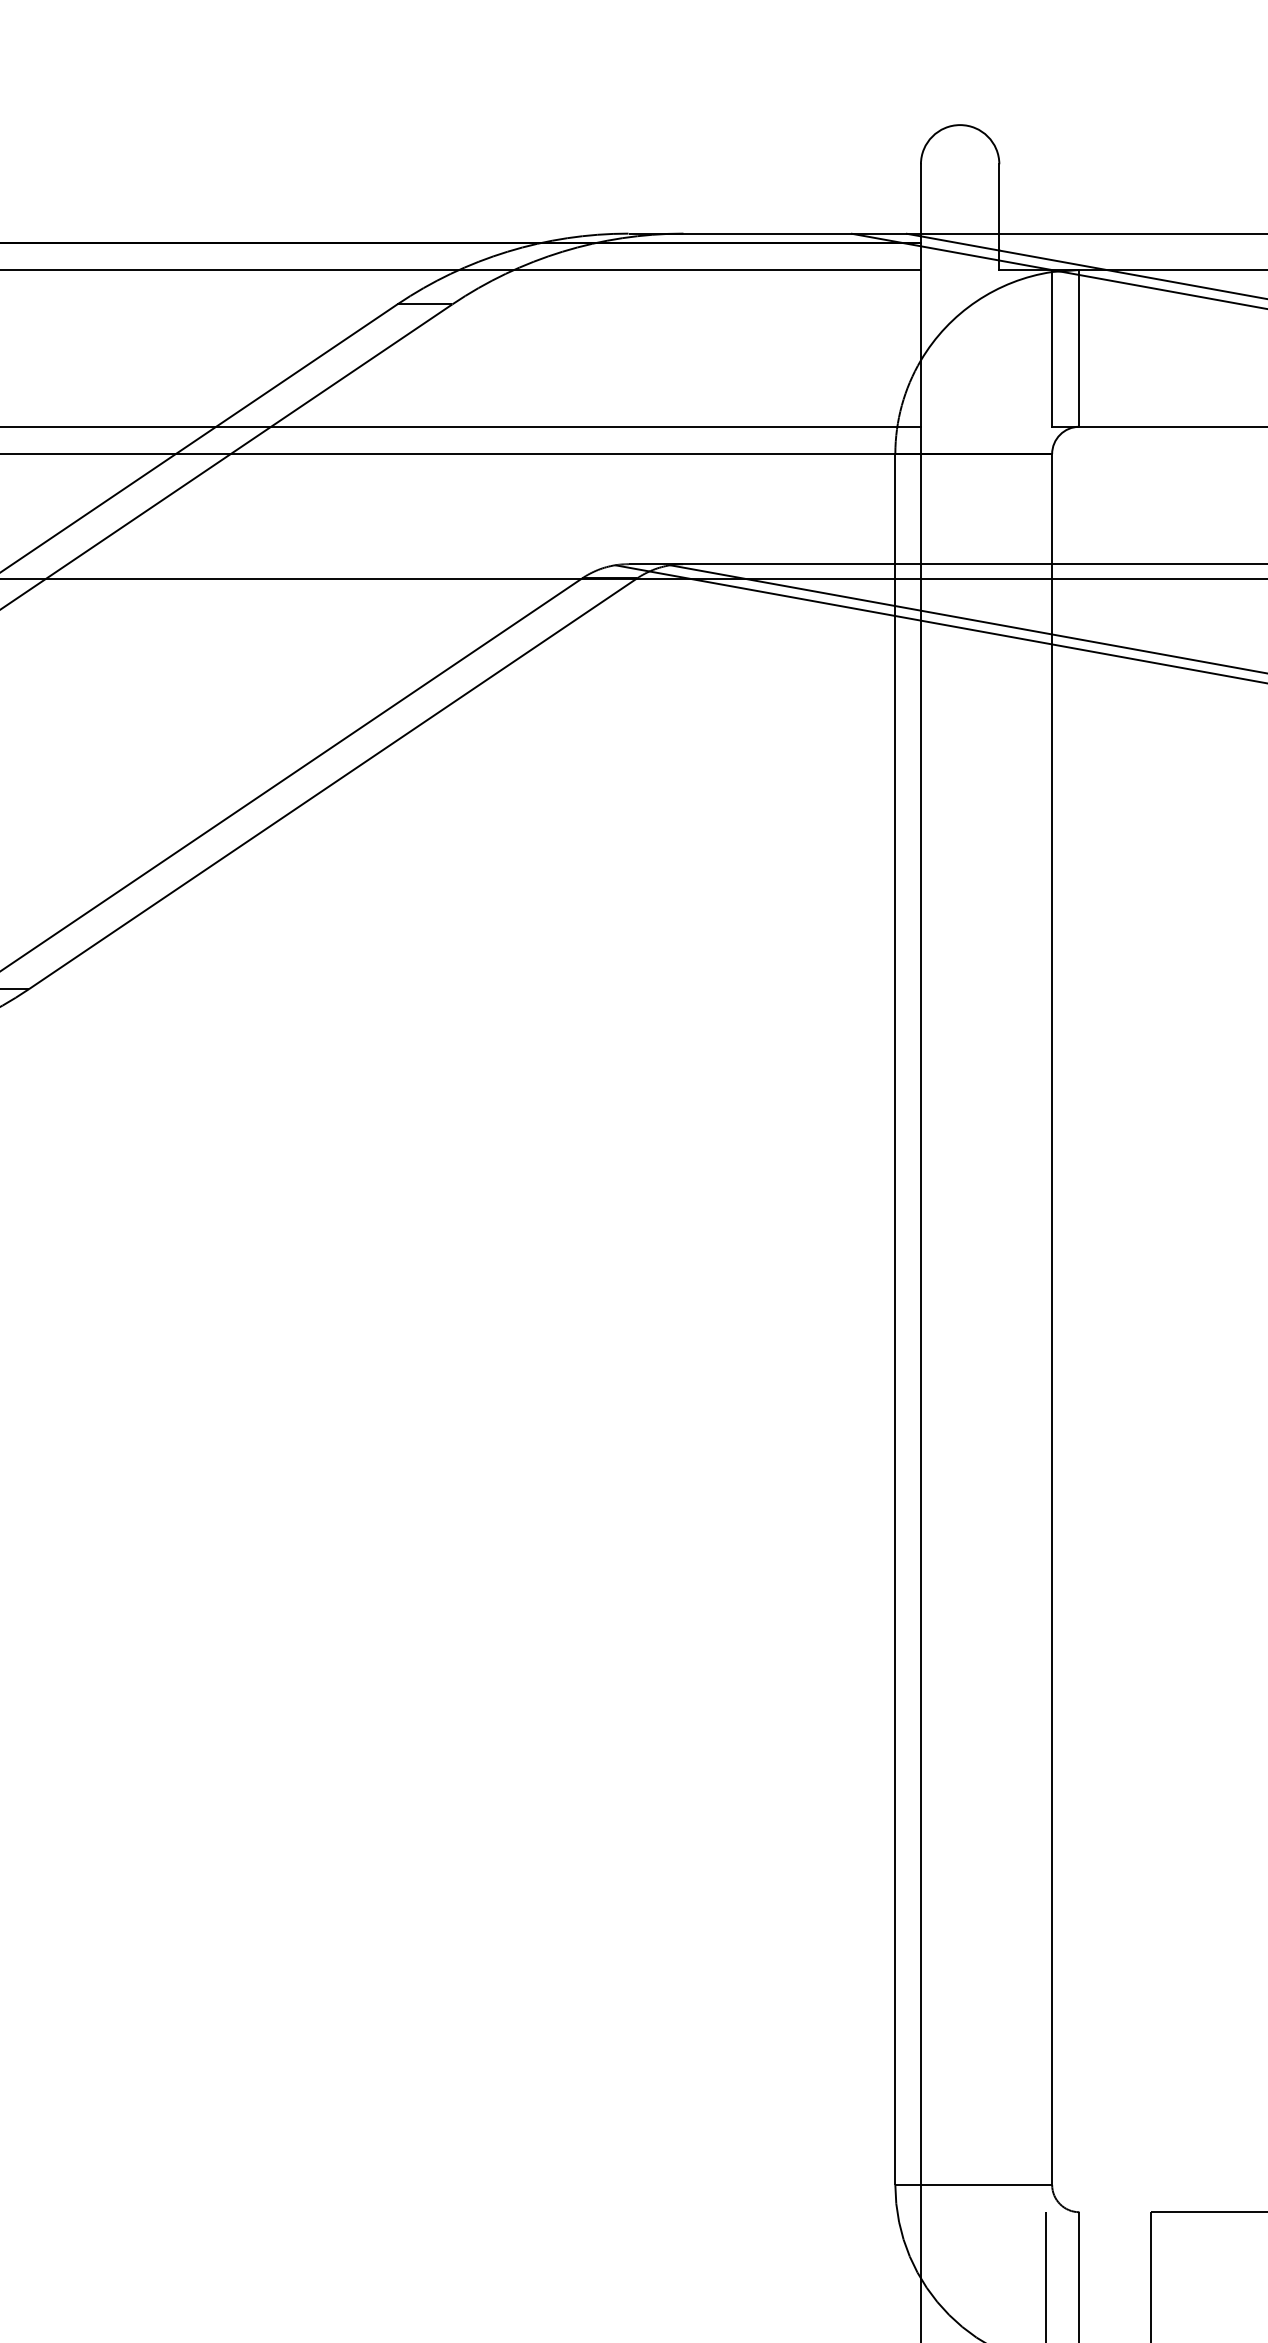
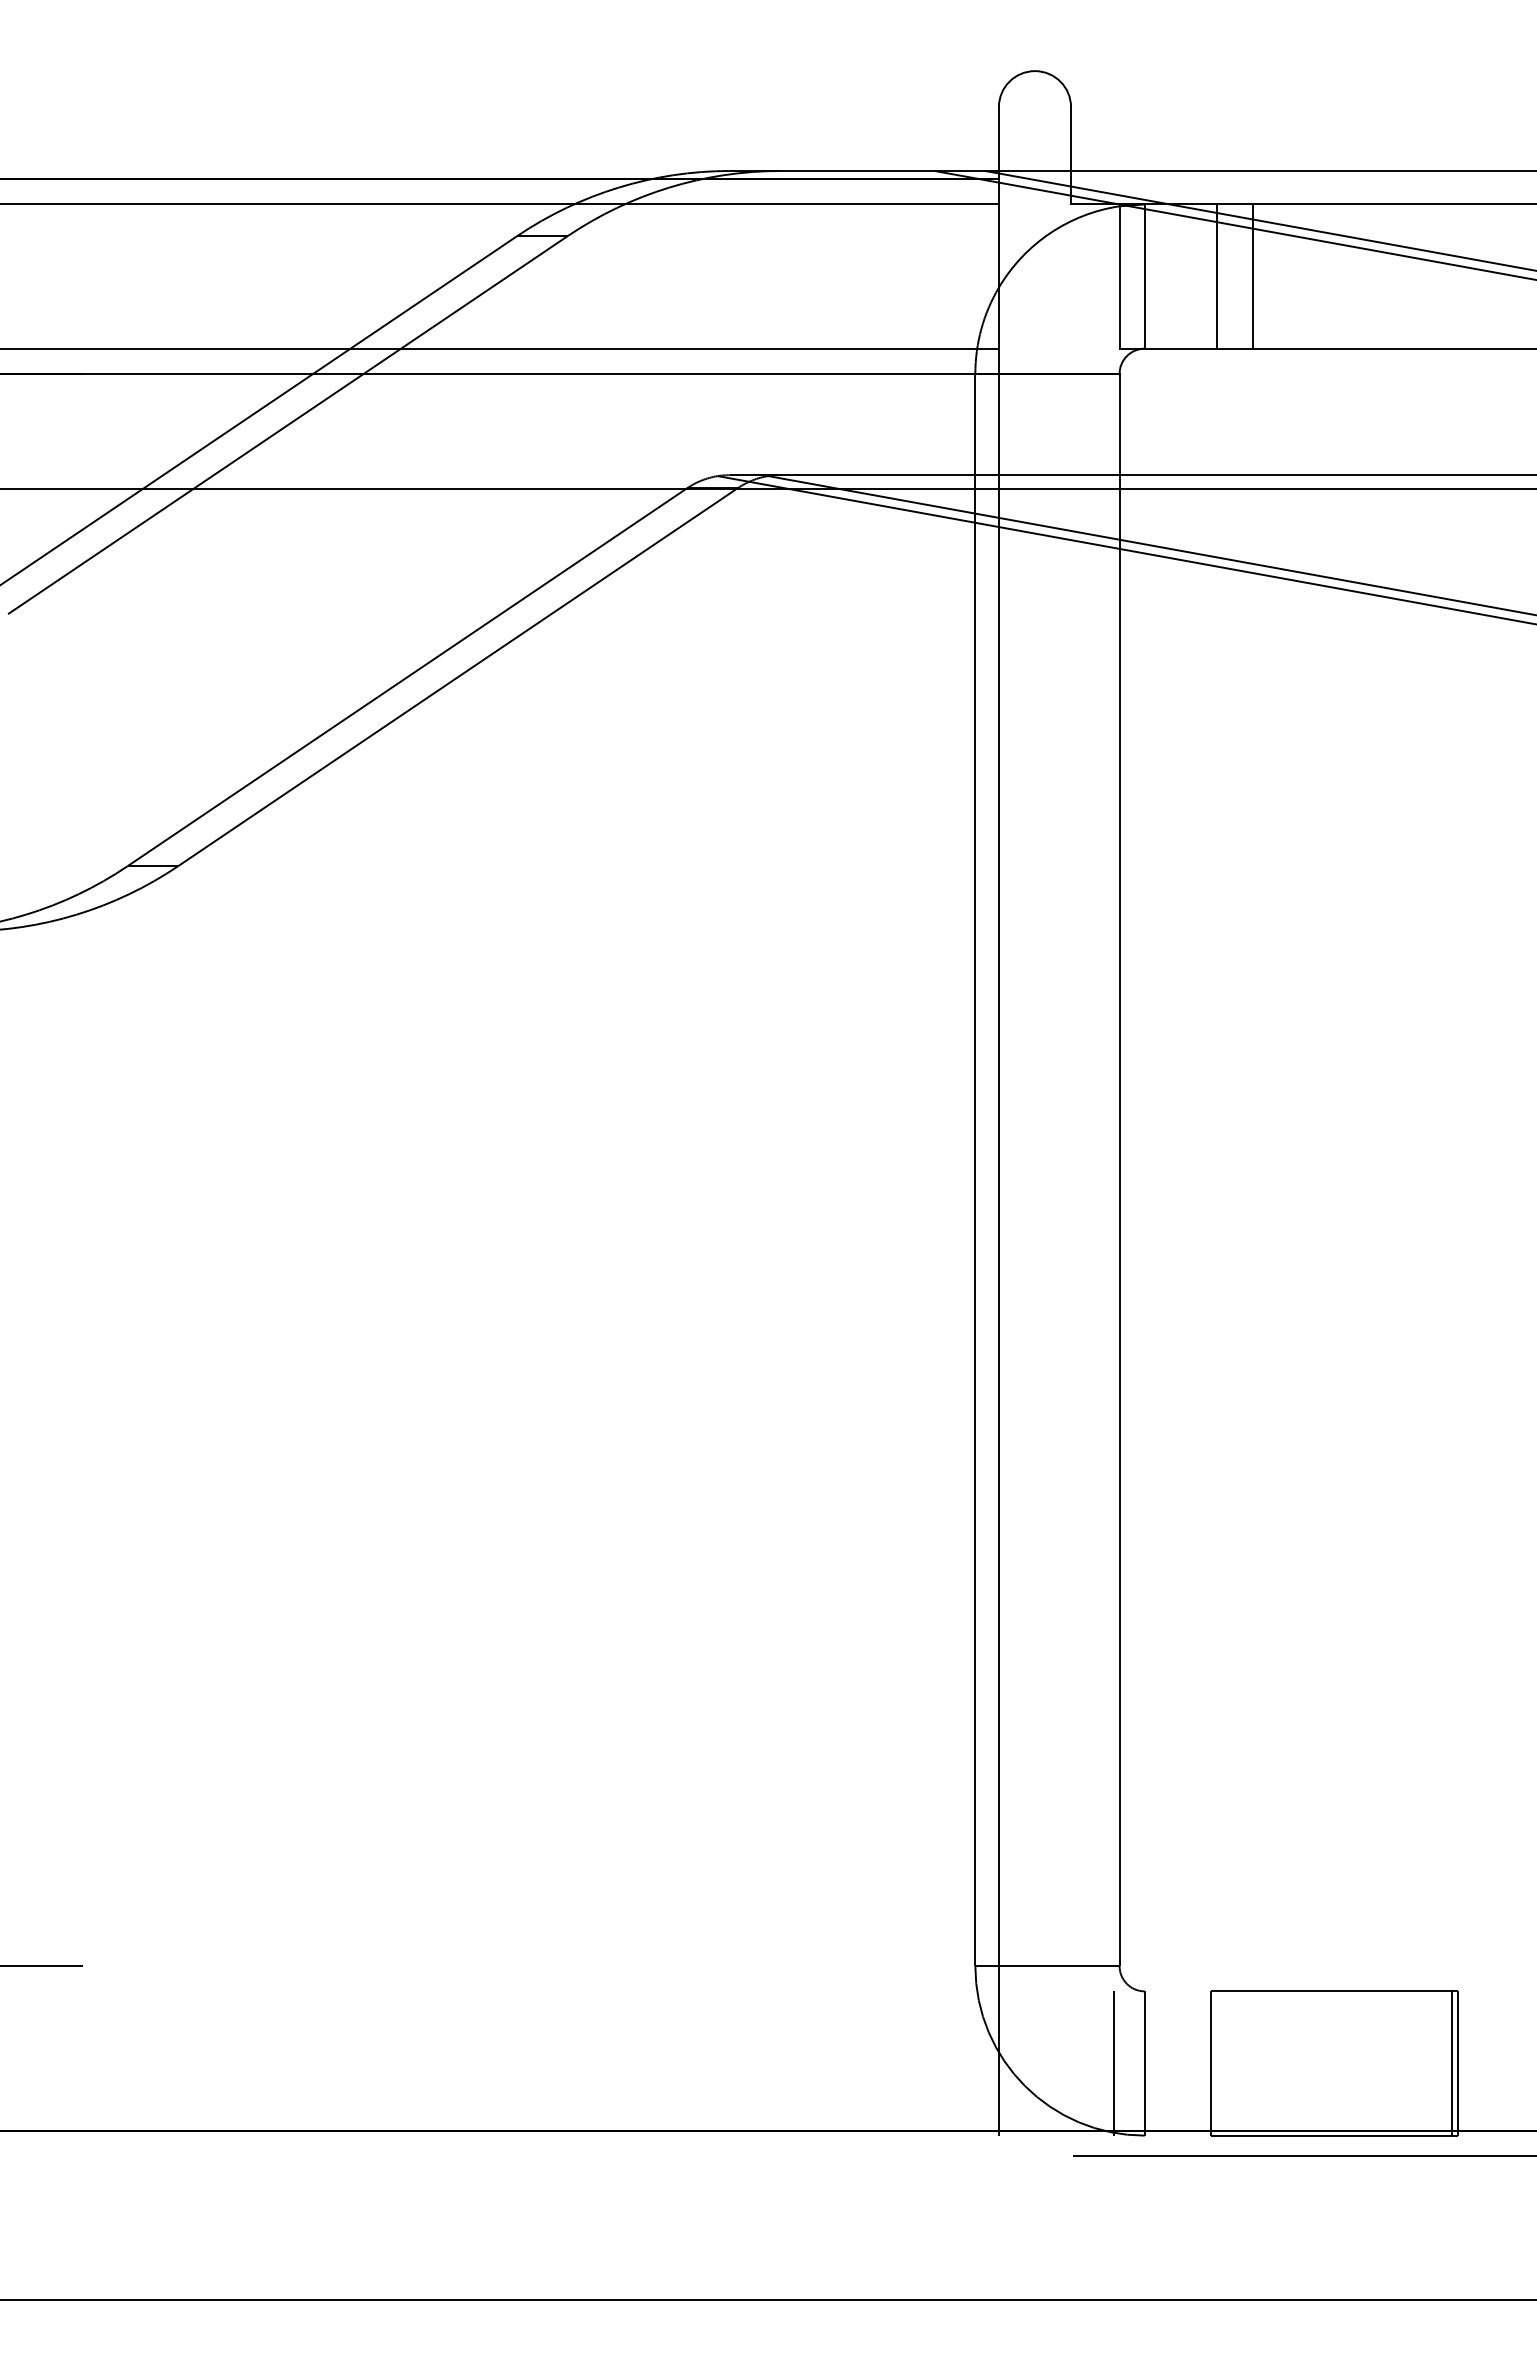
line: (1157, 348) -> (1216, 276), added
line: (1196, 348) -> (1252, 276), added

